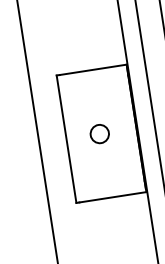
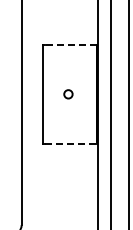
line: (92, 69) -> (70, 44), solid -> dashed
circle: (99, 134) -> (68, 94), size x0.6
line: (112, 197) -> (70, 143), solid -> dashed

